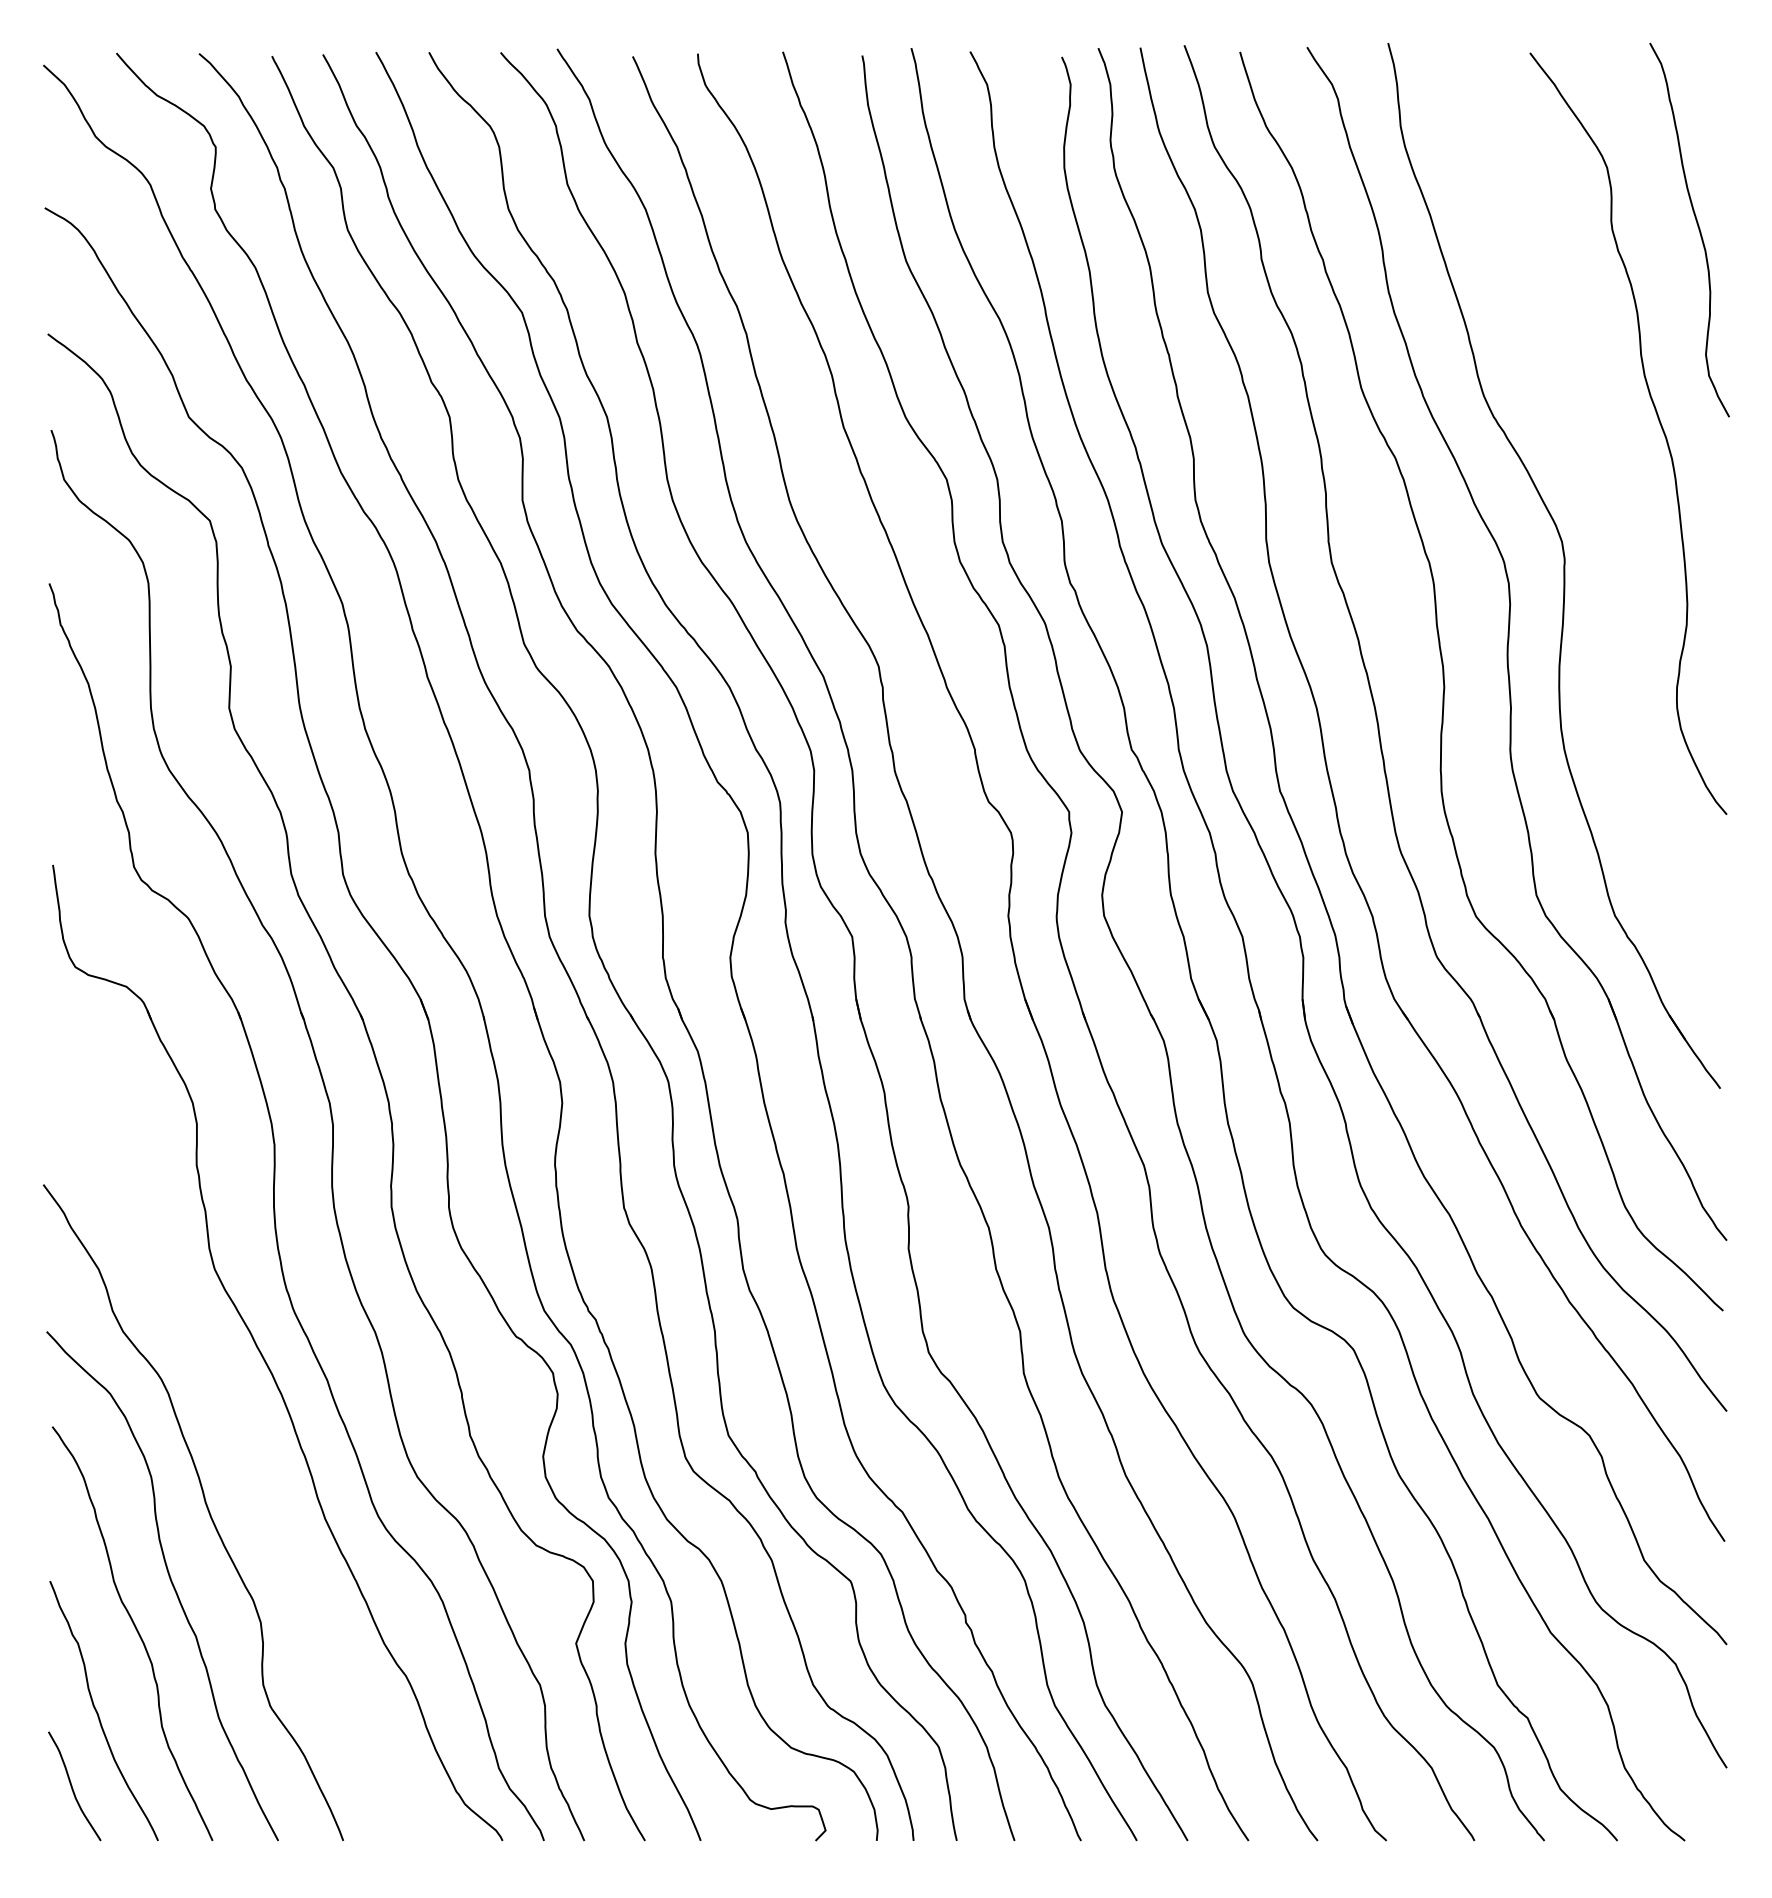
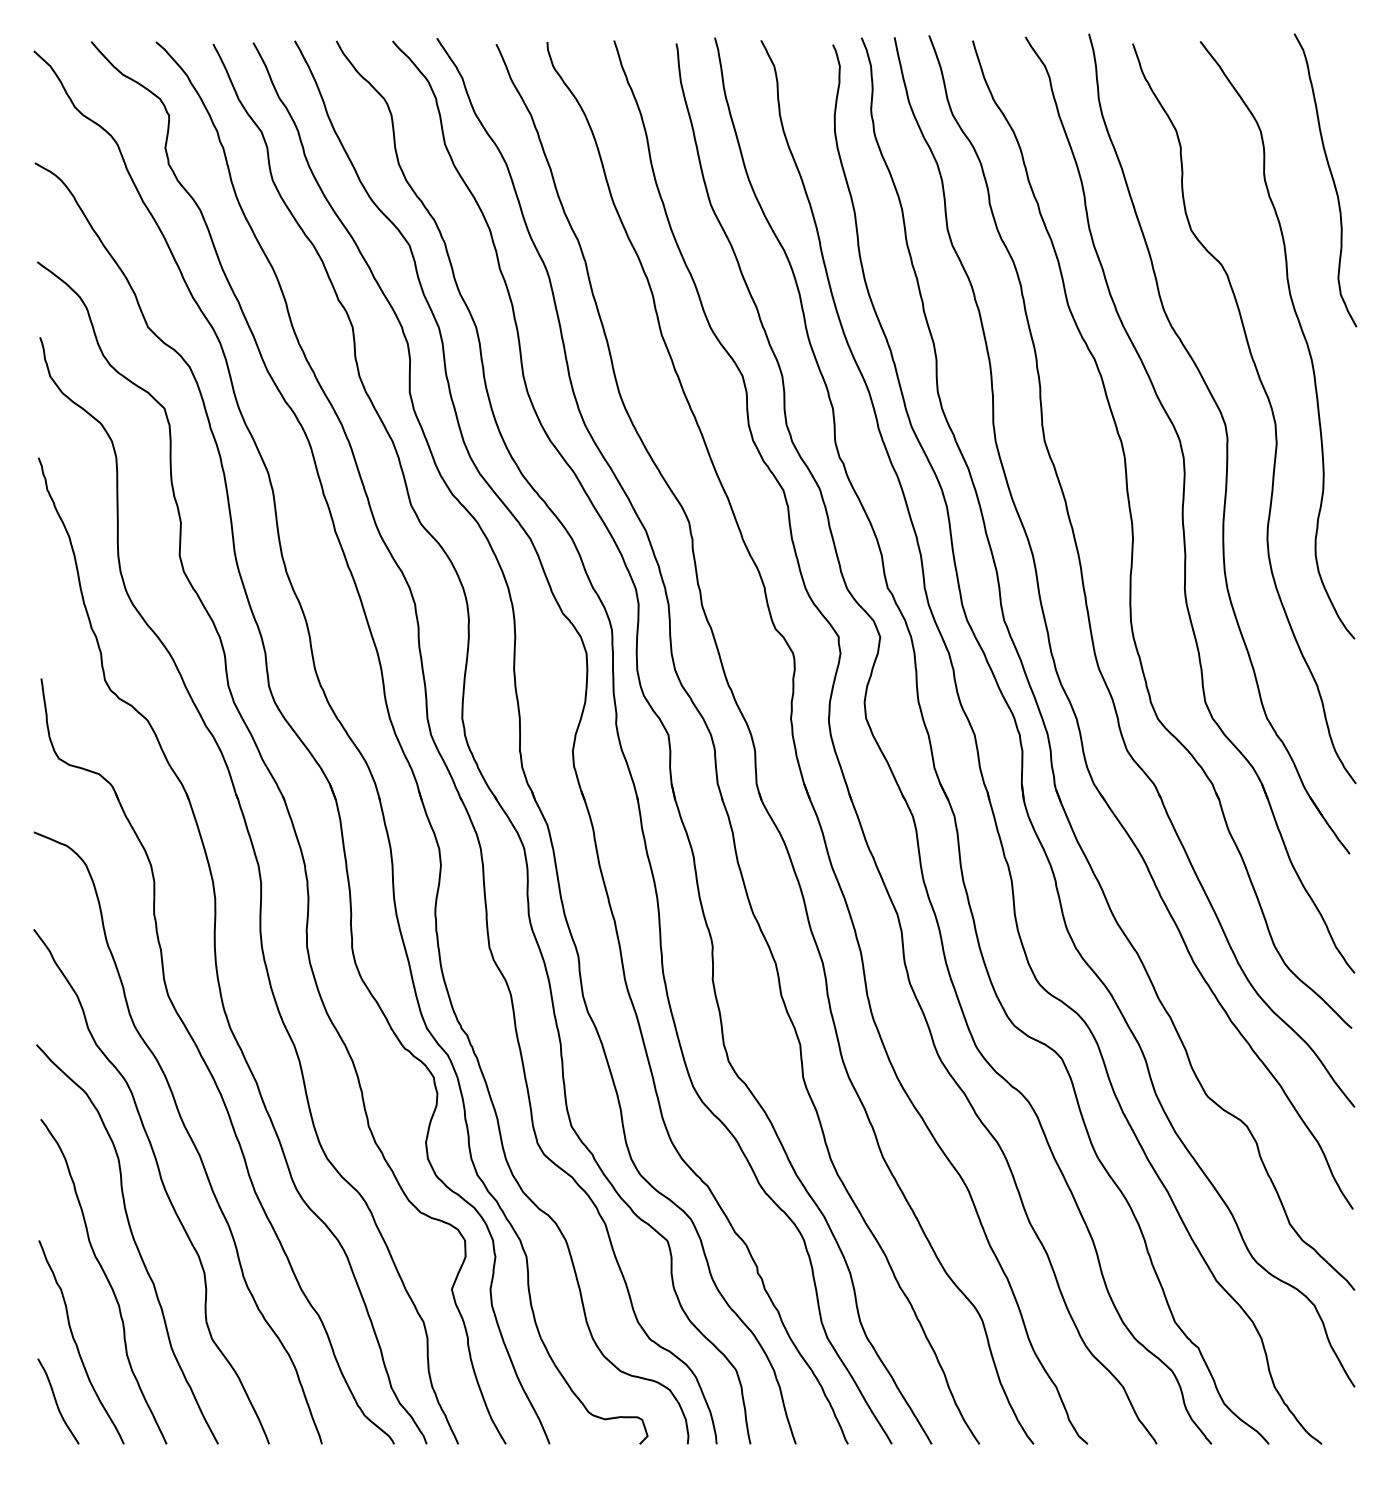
curve: (1618, 516) -> (1269, 405), added
curve: (237, 1443) -> (186, 1132), added

